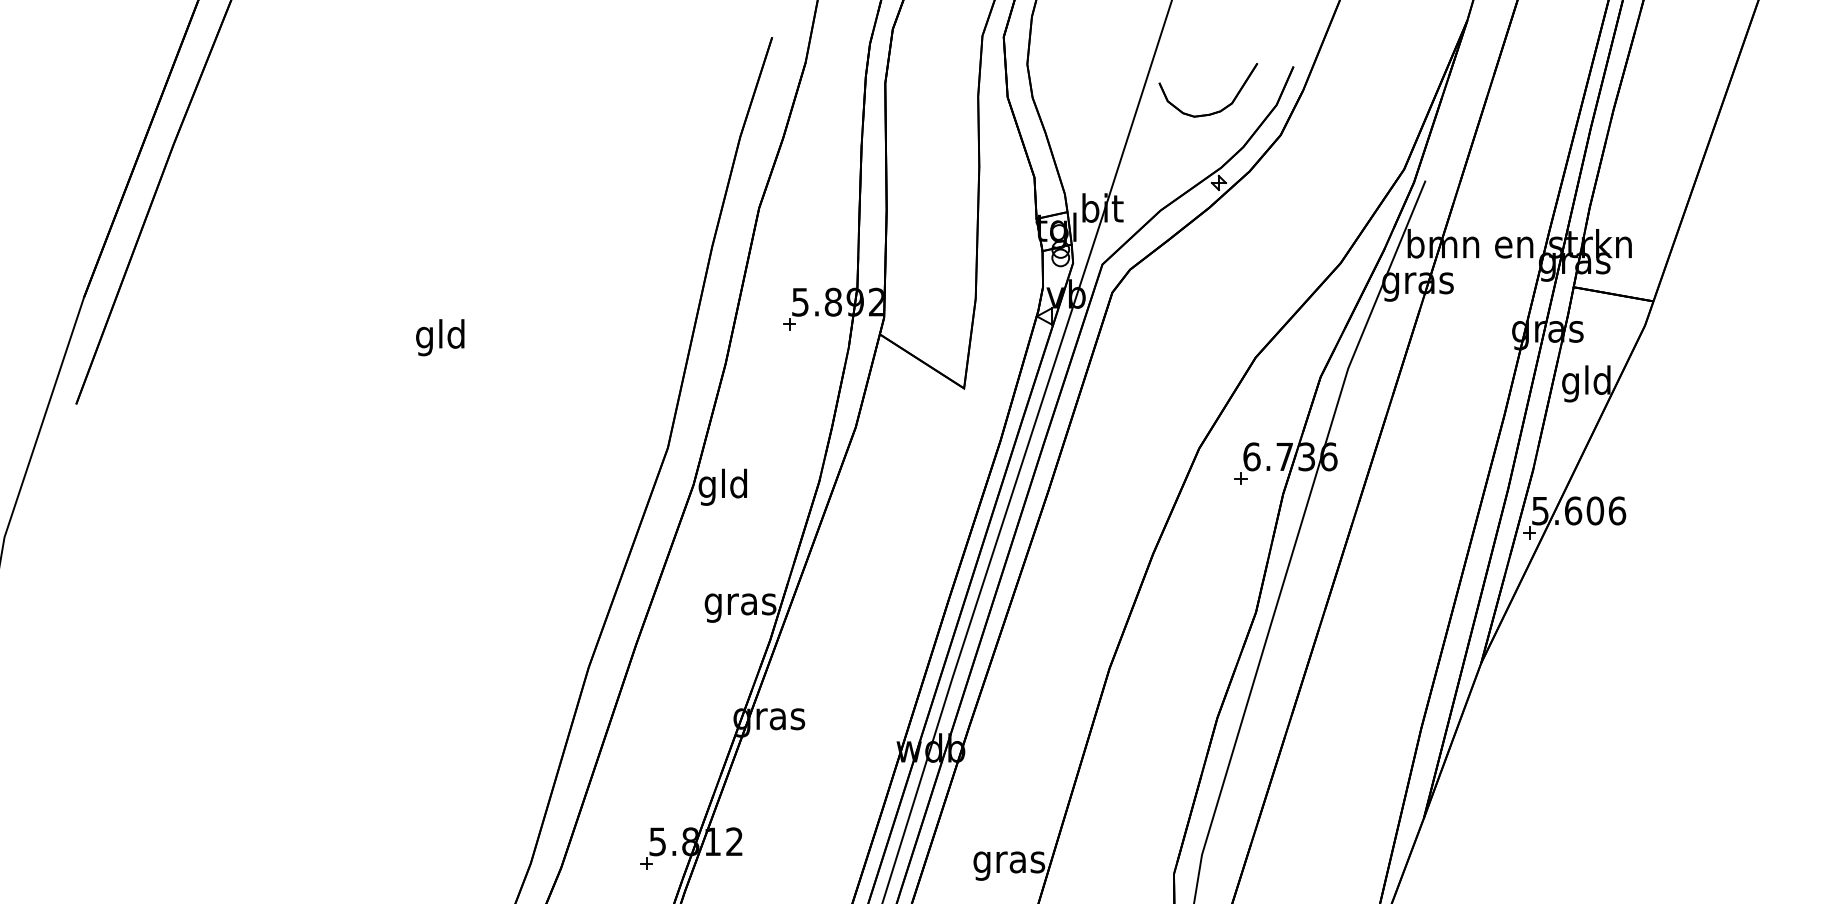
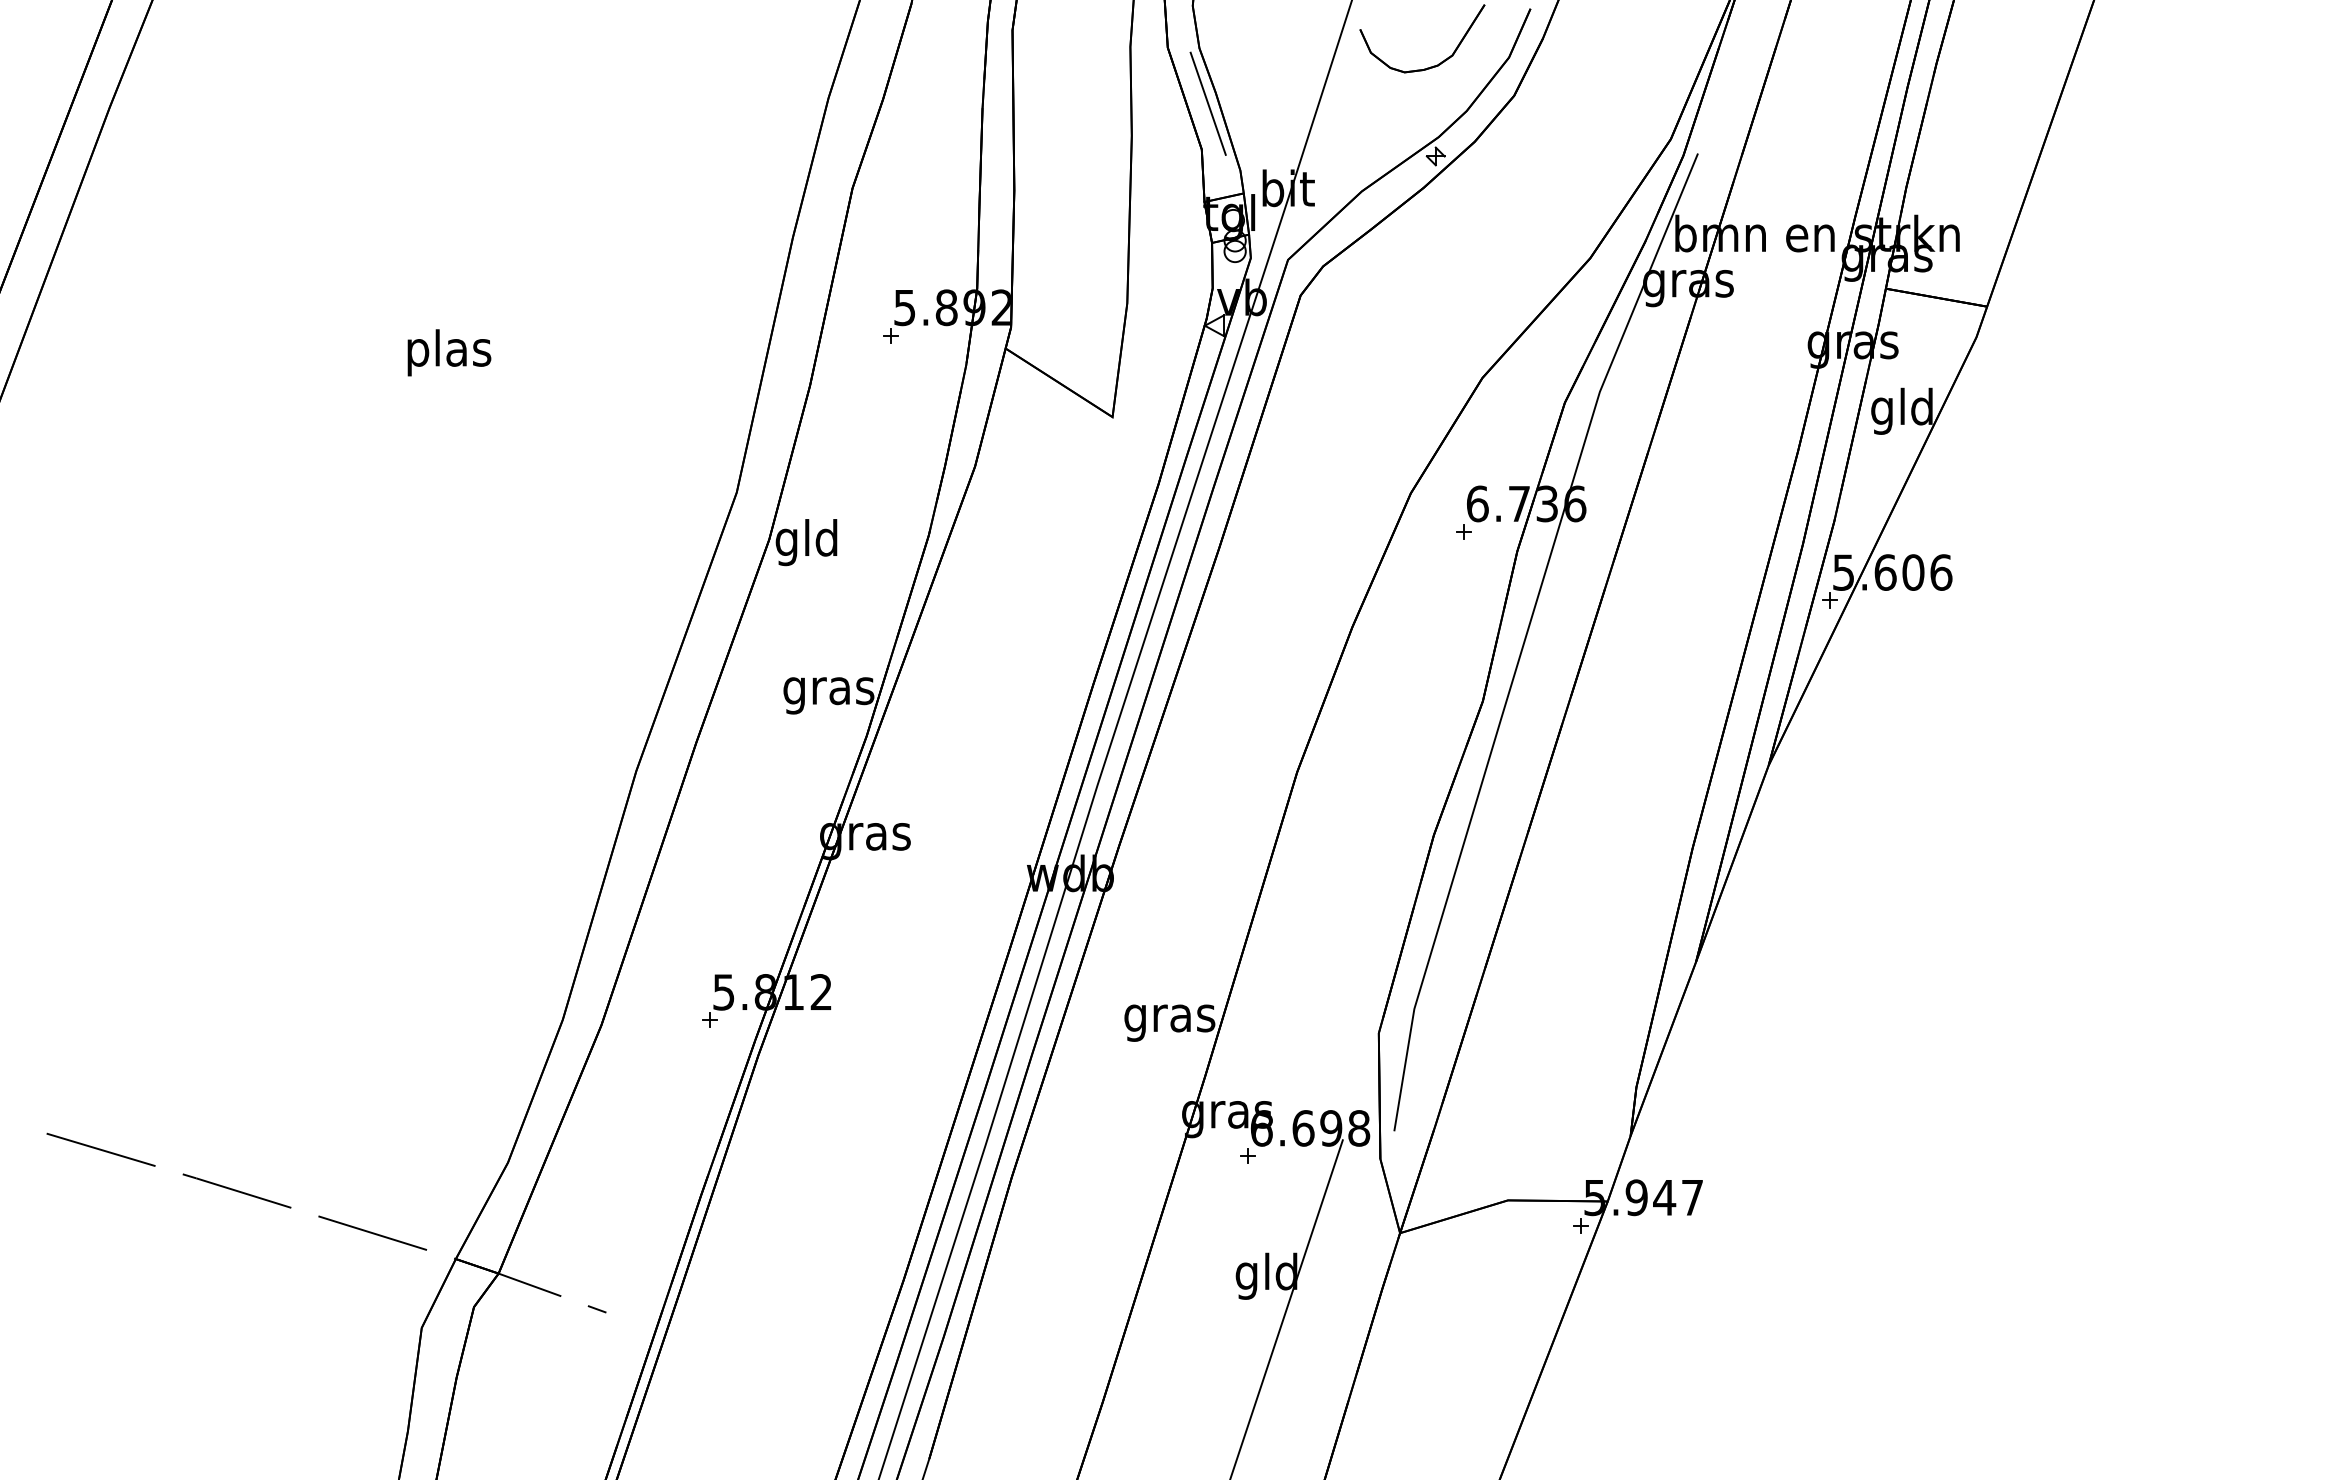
line: (1038, 141) -> (1207, 103), added
text: (441, 337) -> (449, 352), gld -> plas

